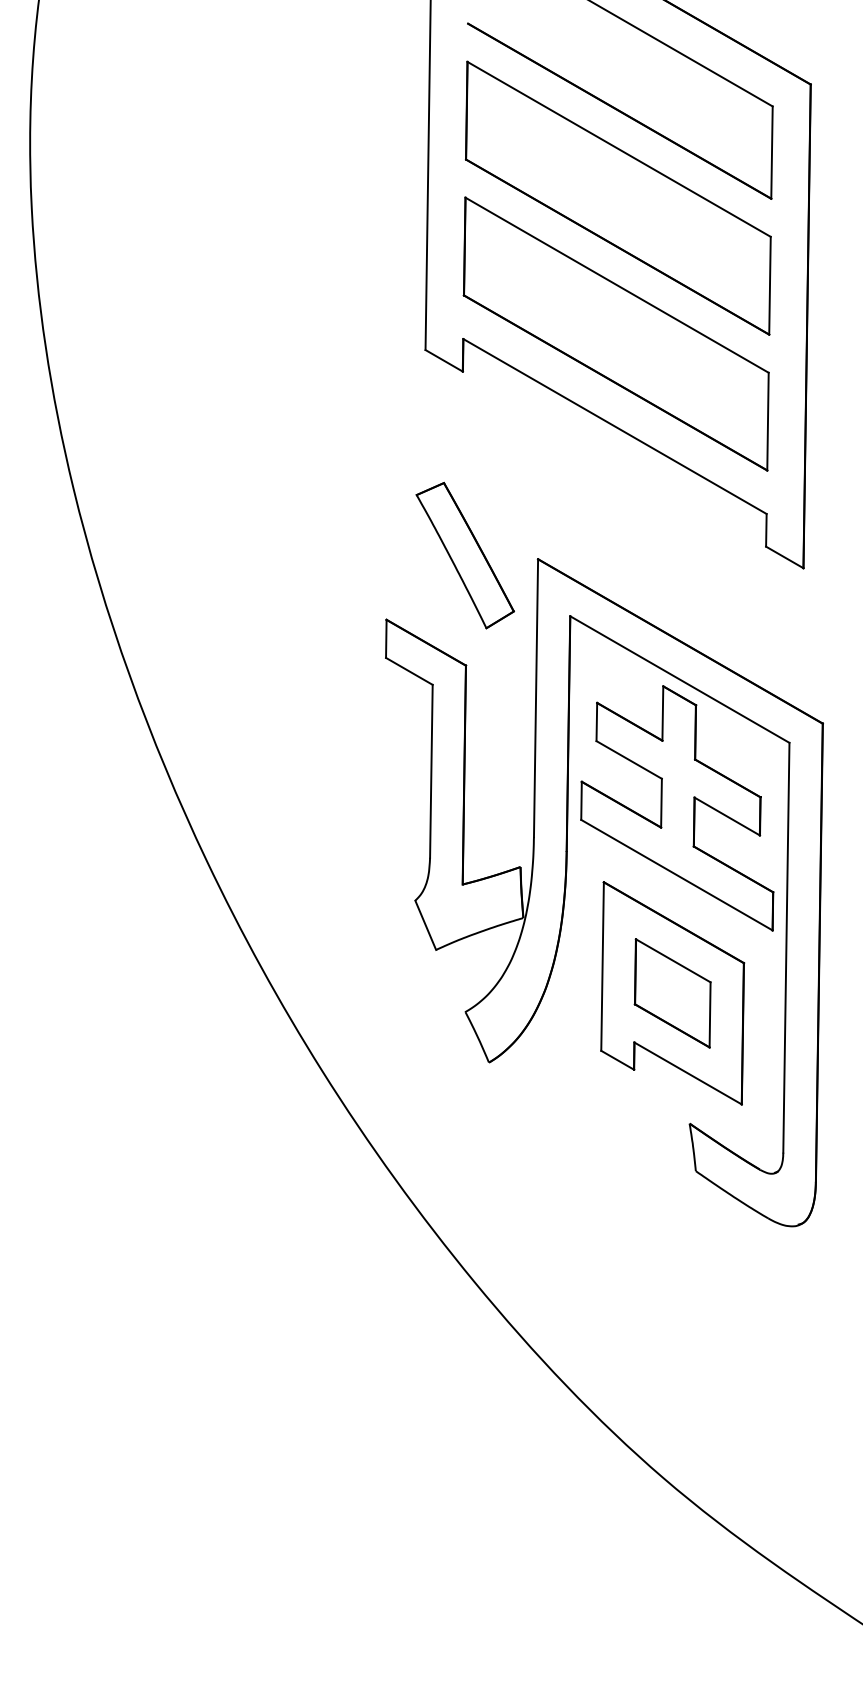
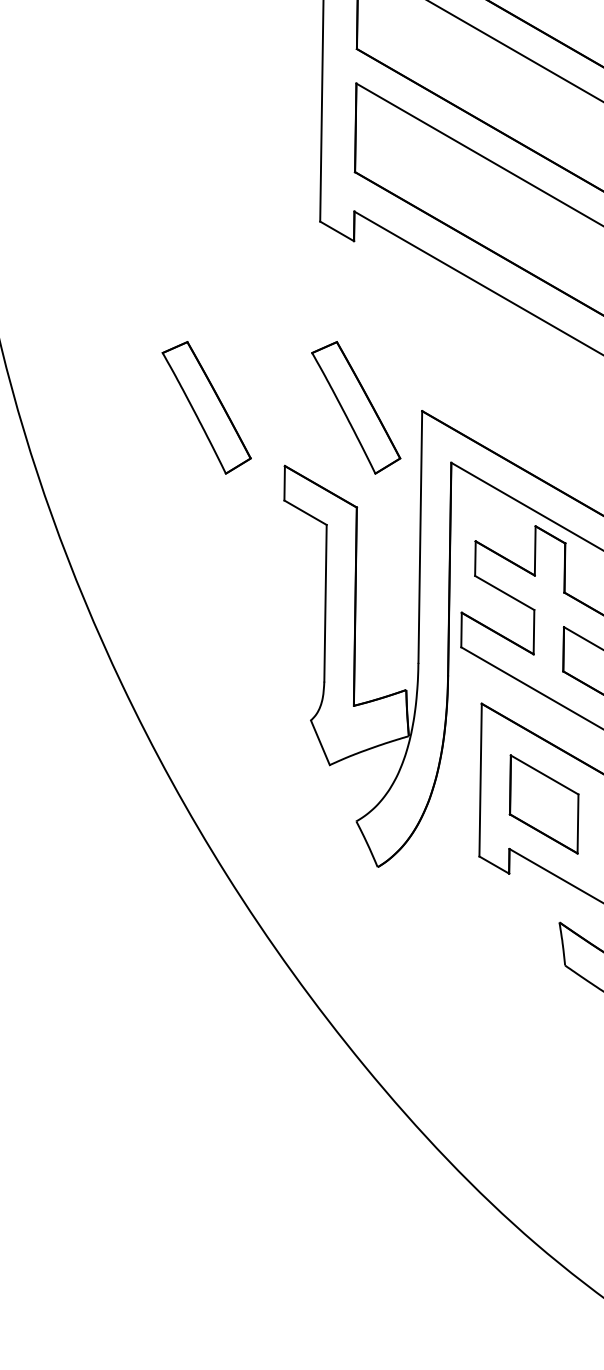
part: (299, 555) -> (206, 407), added

